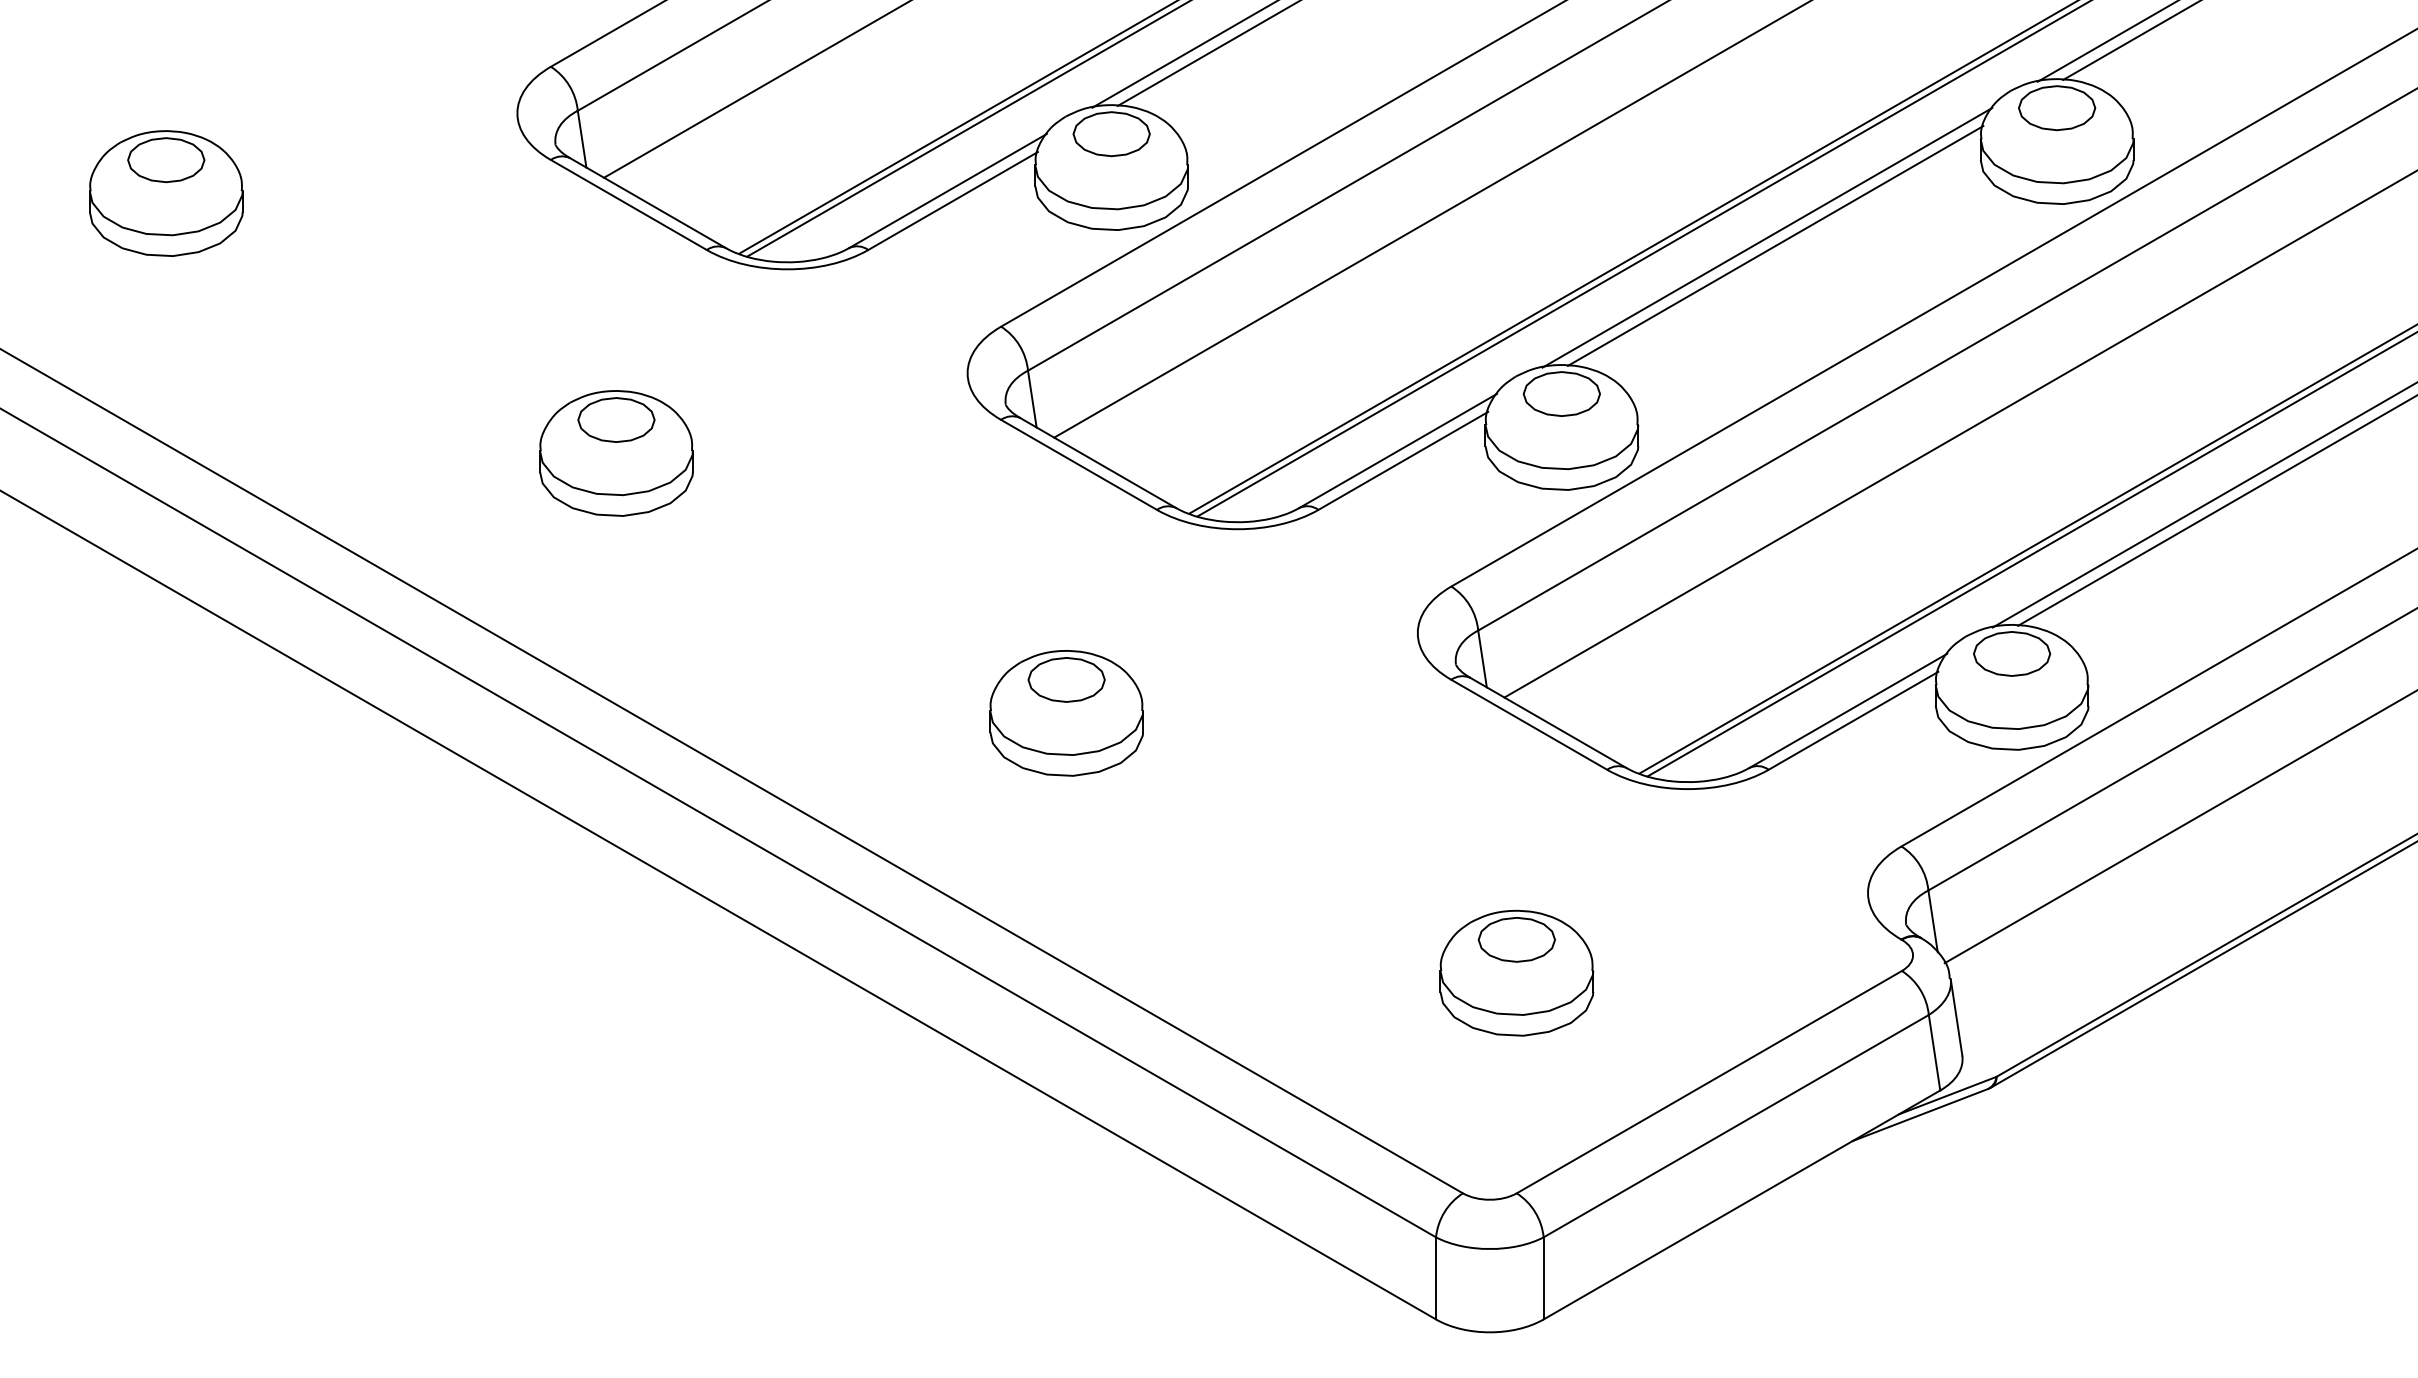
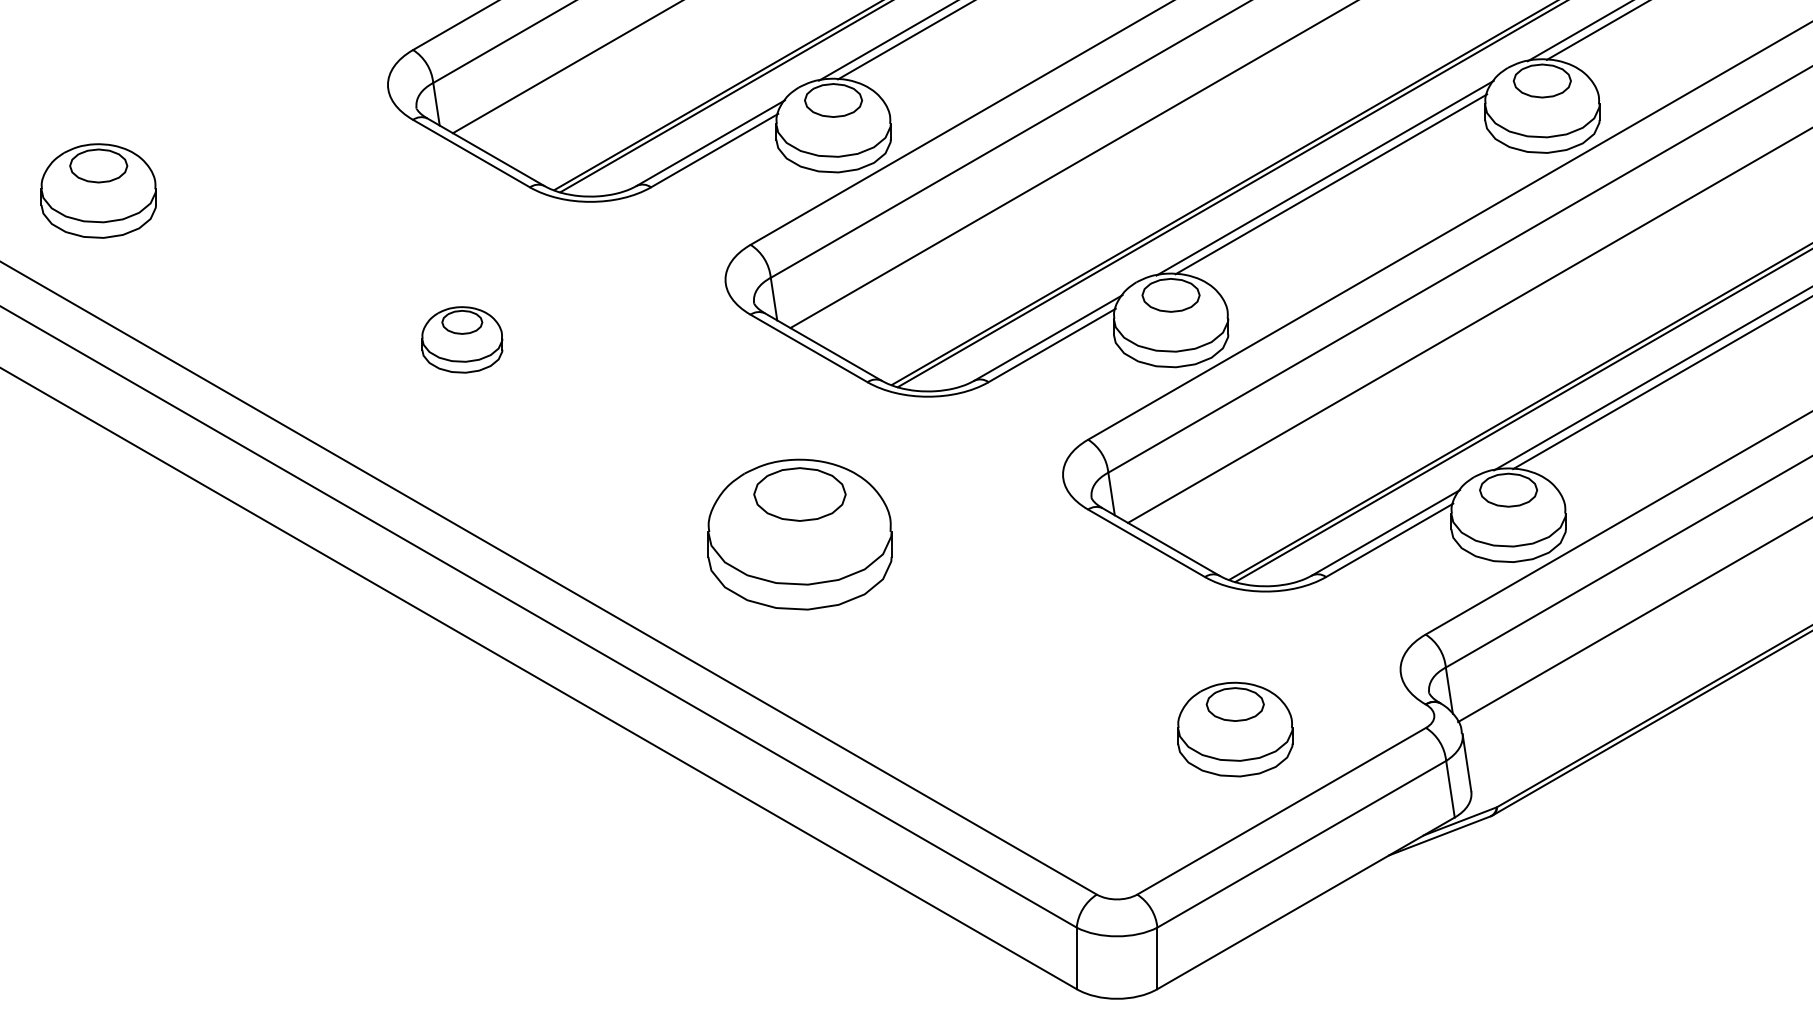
part: (165, 192) -> (98, 190), moved
part: (616, 452) -> (462, 339), size x0.7
part: (1066, 713) -> (799, 534), size x1.6
part: (1517, 973) -> (1235, 729), moved

